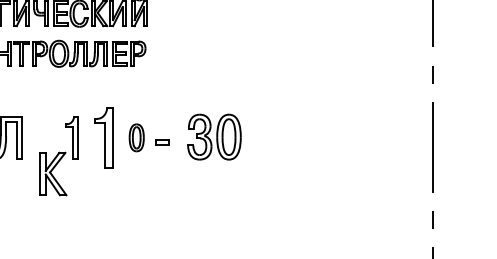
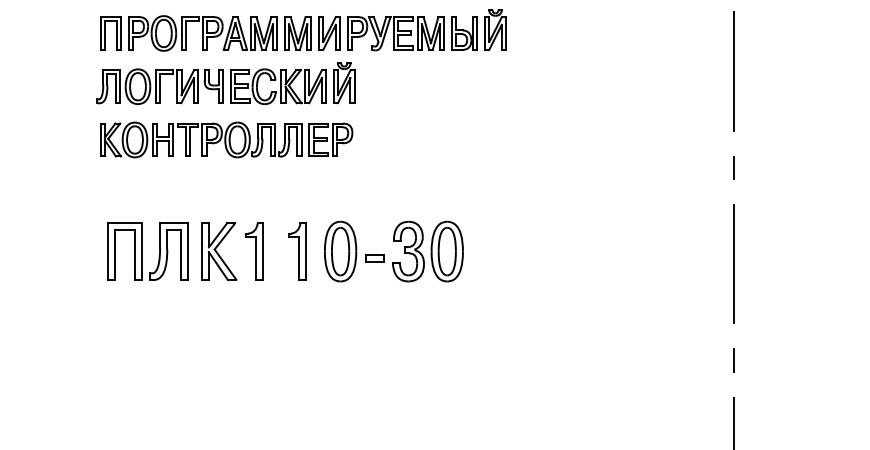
part: (104, 137) -> (297, 251), size x0.71
part: (136, 137) -> (340, 251), size x1.67
part: (214, 137) -> (427, 251), moved
part: (53, 173) -> (219, 251), moved

